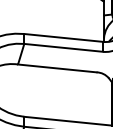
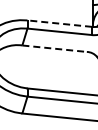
line: (63, 37) -> (59, 23), solid -> dashed
line: (58, 68) -> (55, 48), solid -> dashed

